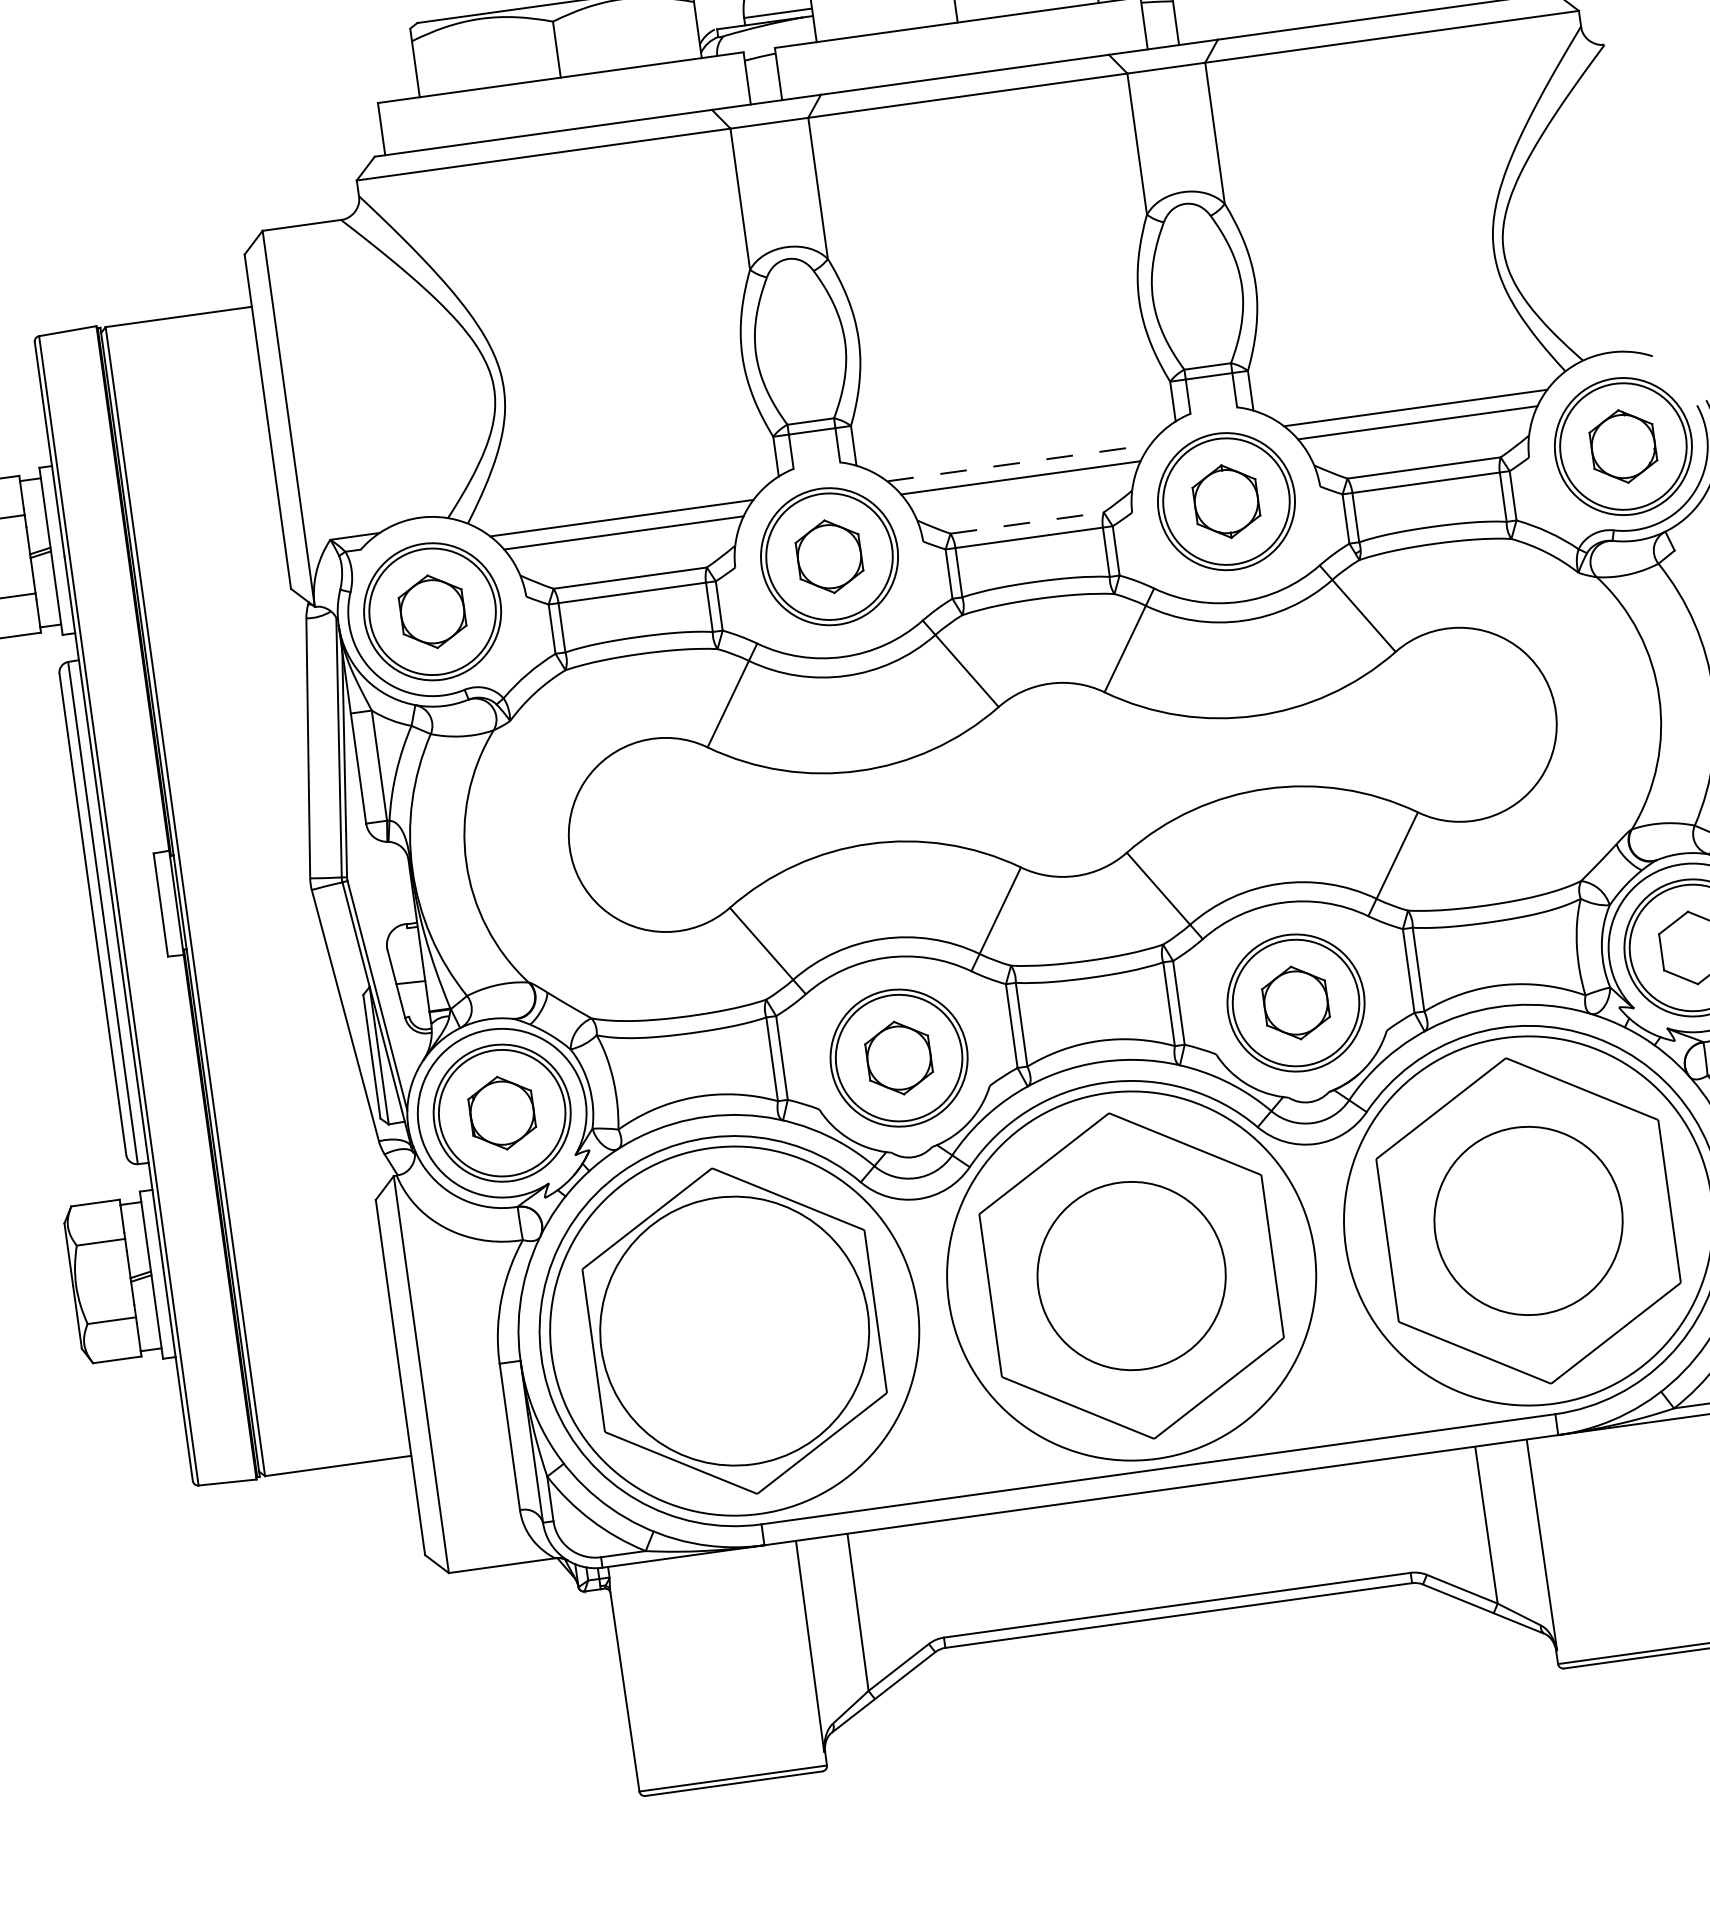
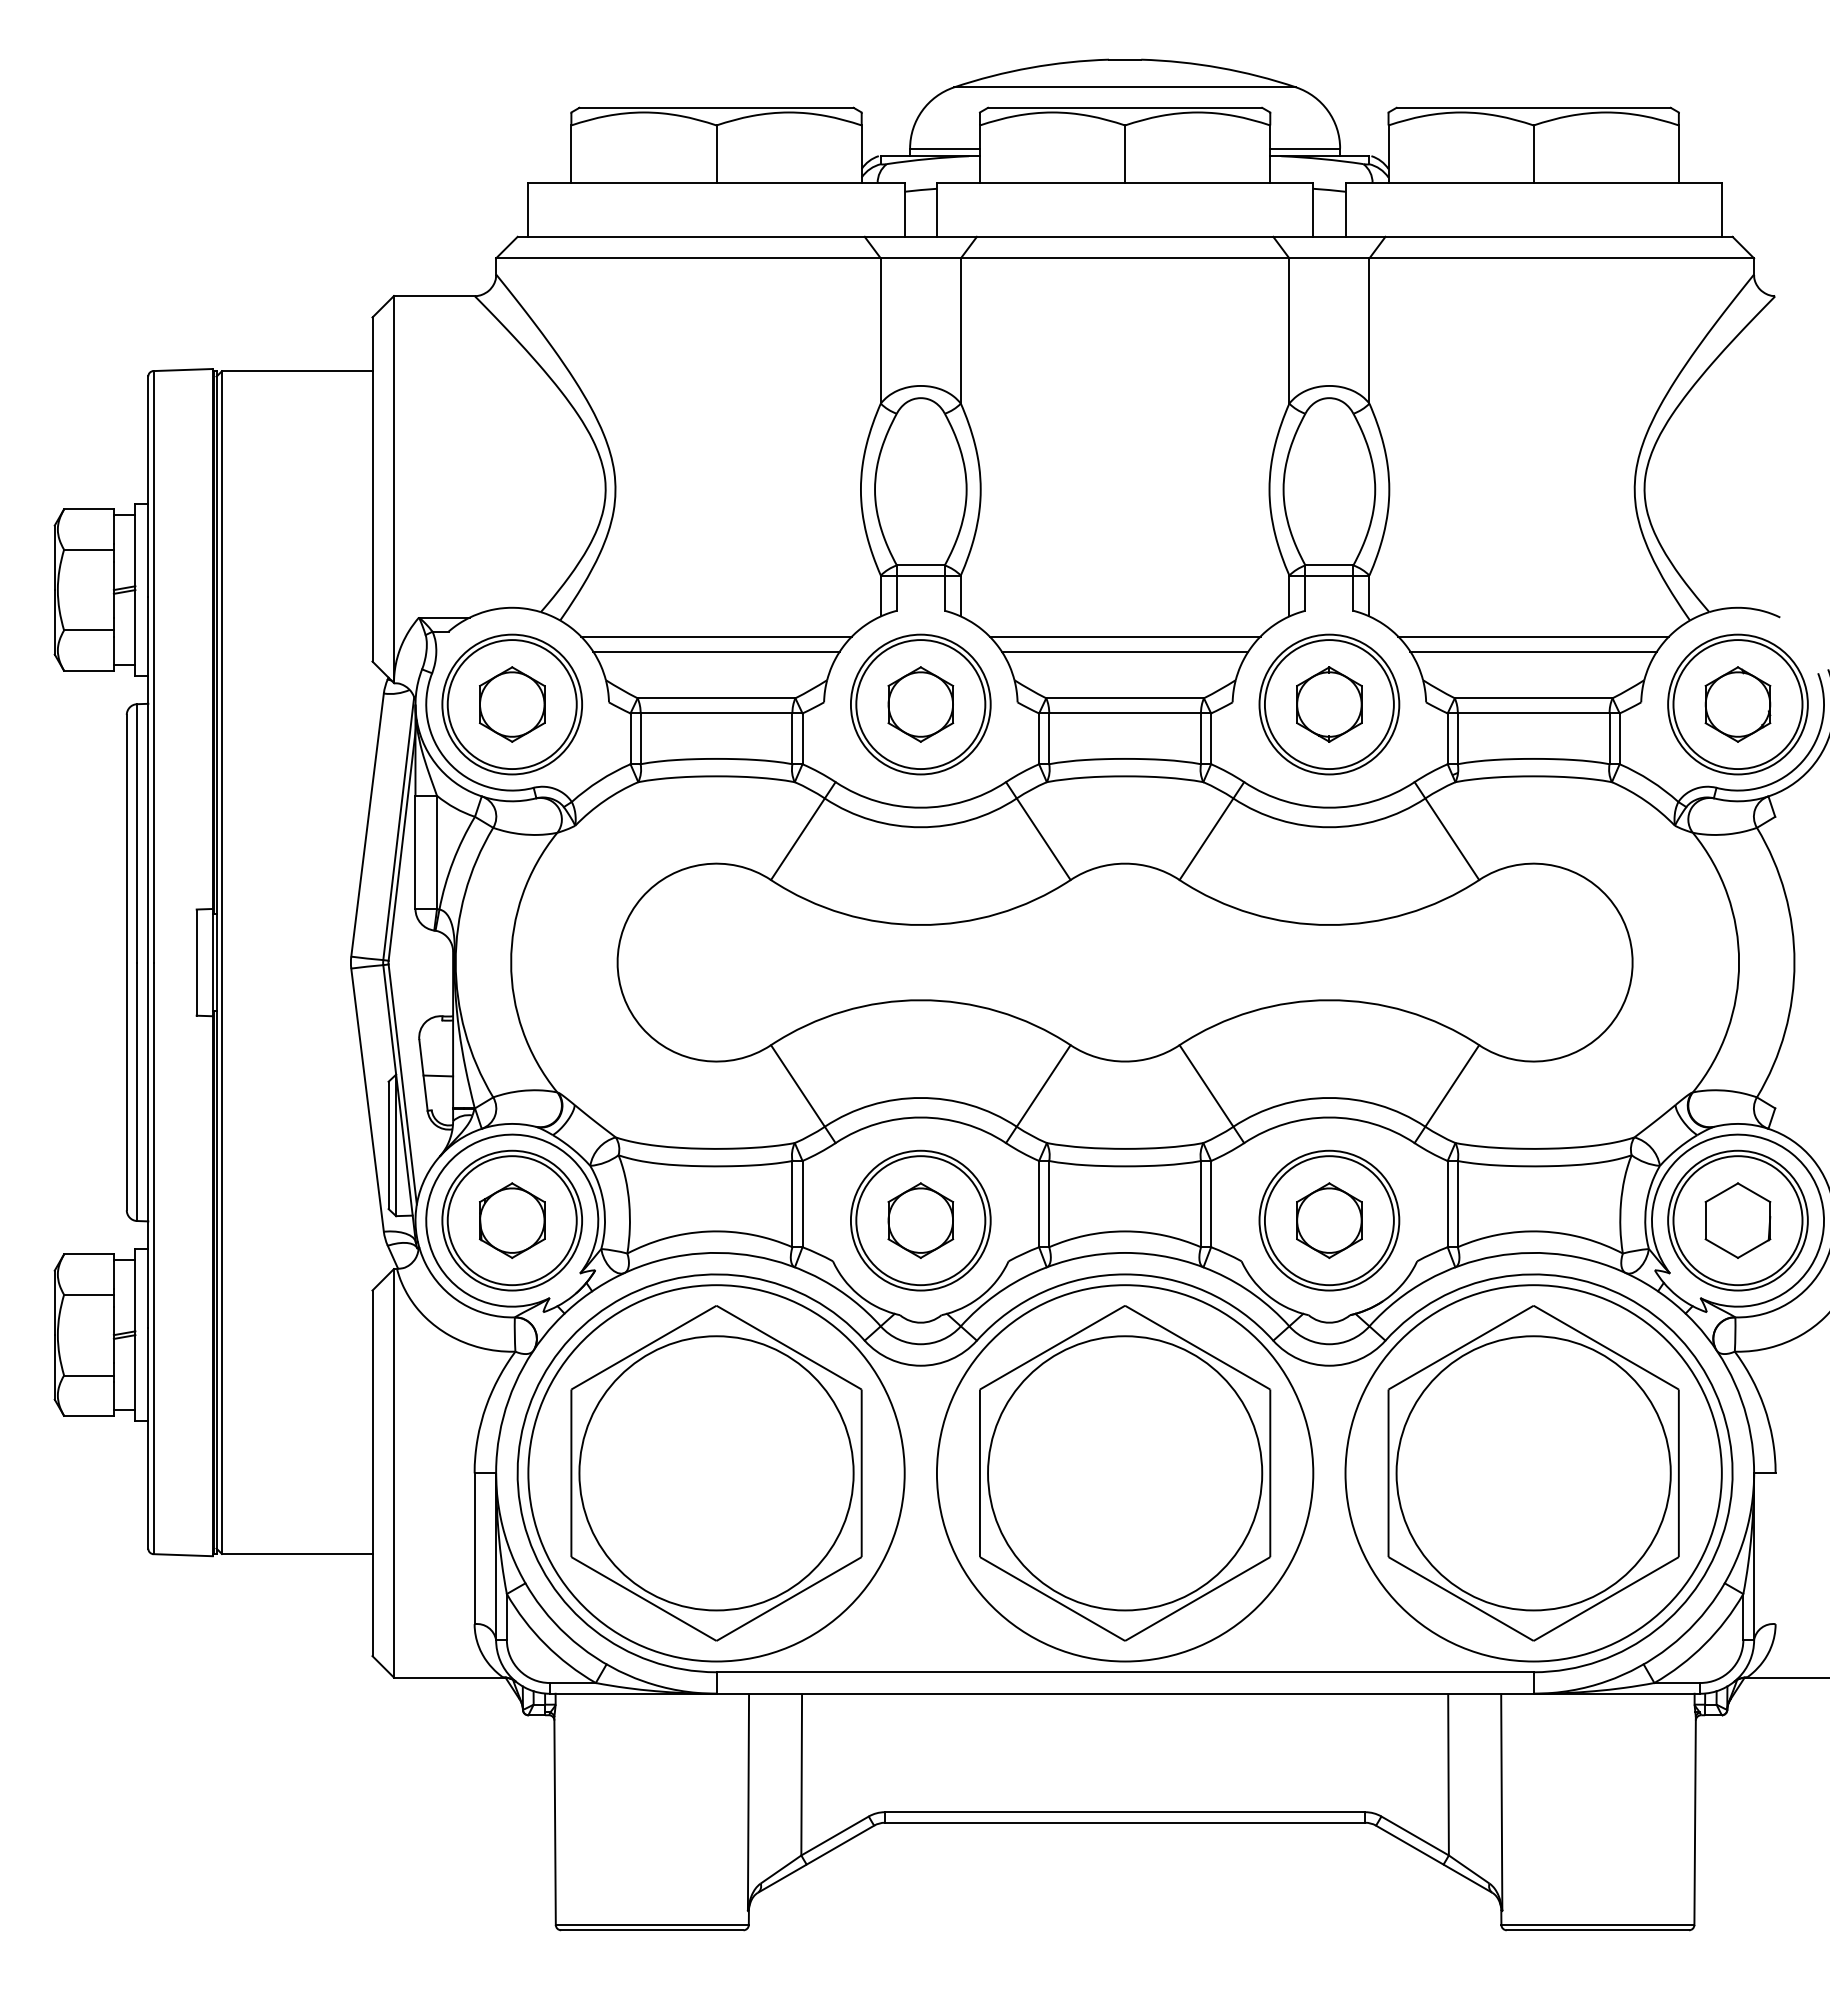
line: (1019, 463) -> (1125, 636), dashed -> solid
line: (1027, 523) -> (1125, 698), dashed -> solid
circle: (1528, 1221) -> (1533, 1473), size x1.43
circle: (1132, 1276) -> (1125, 1473), size x1.43

